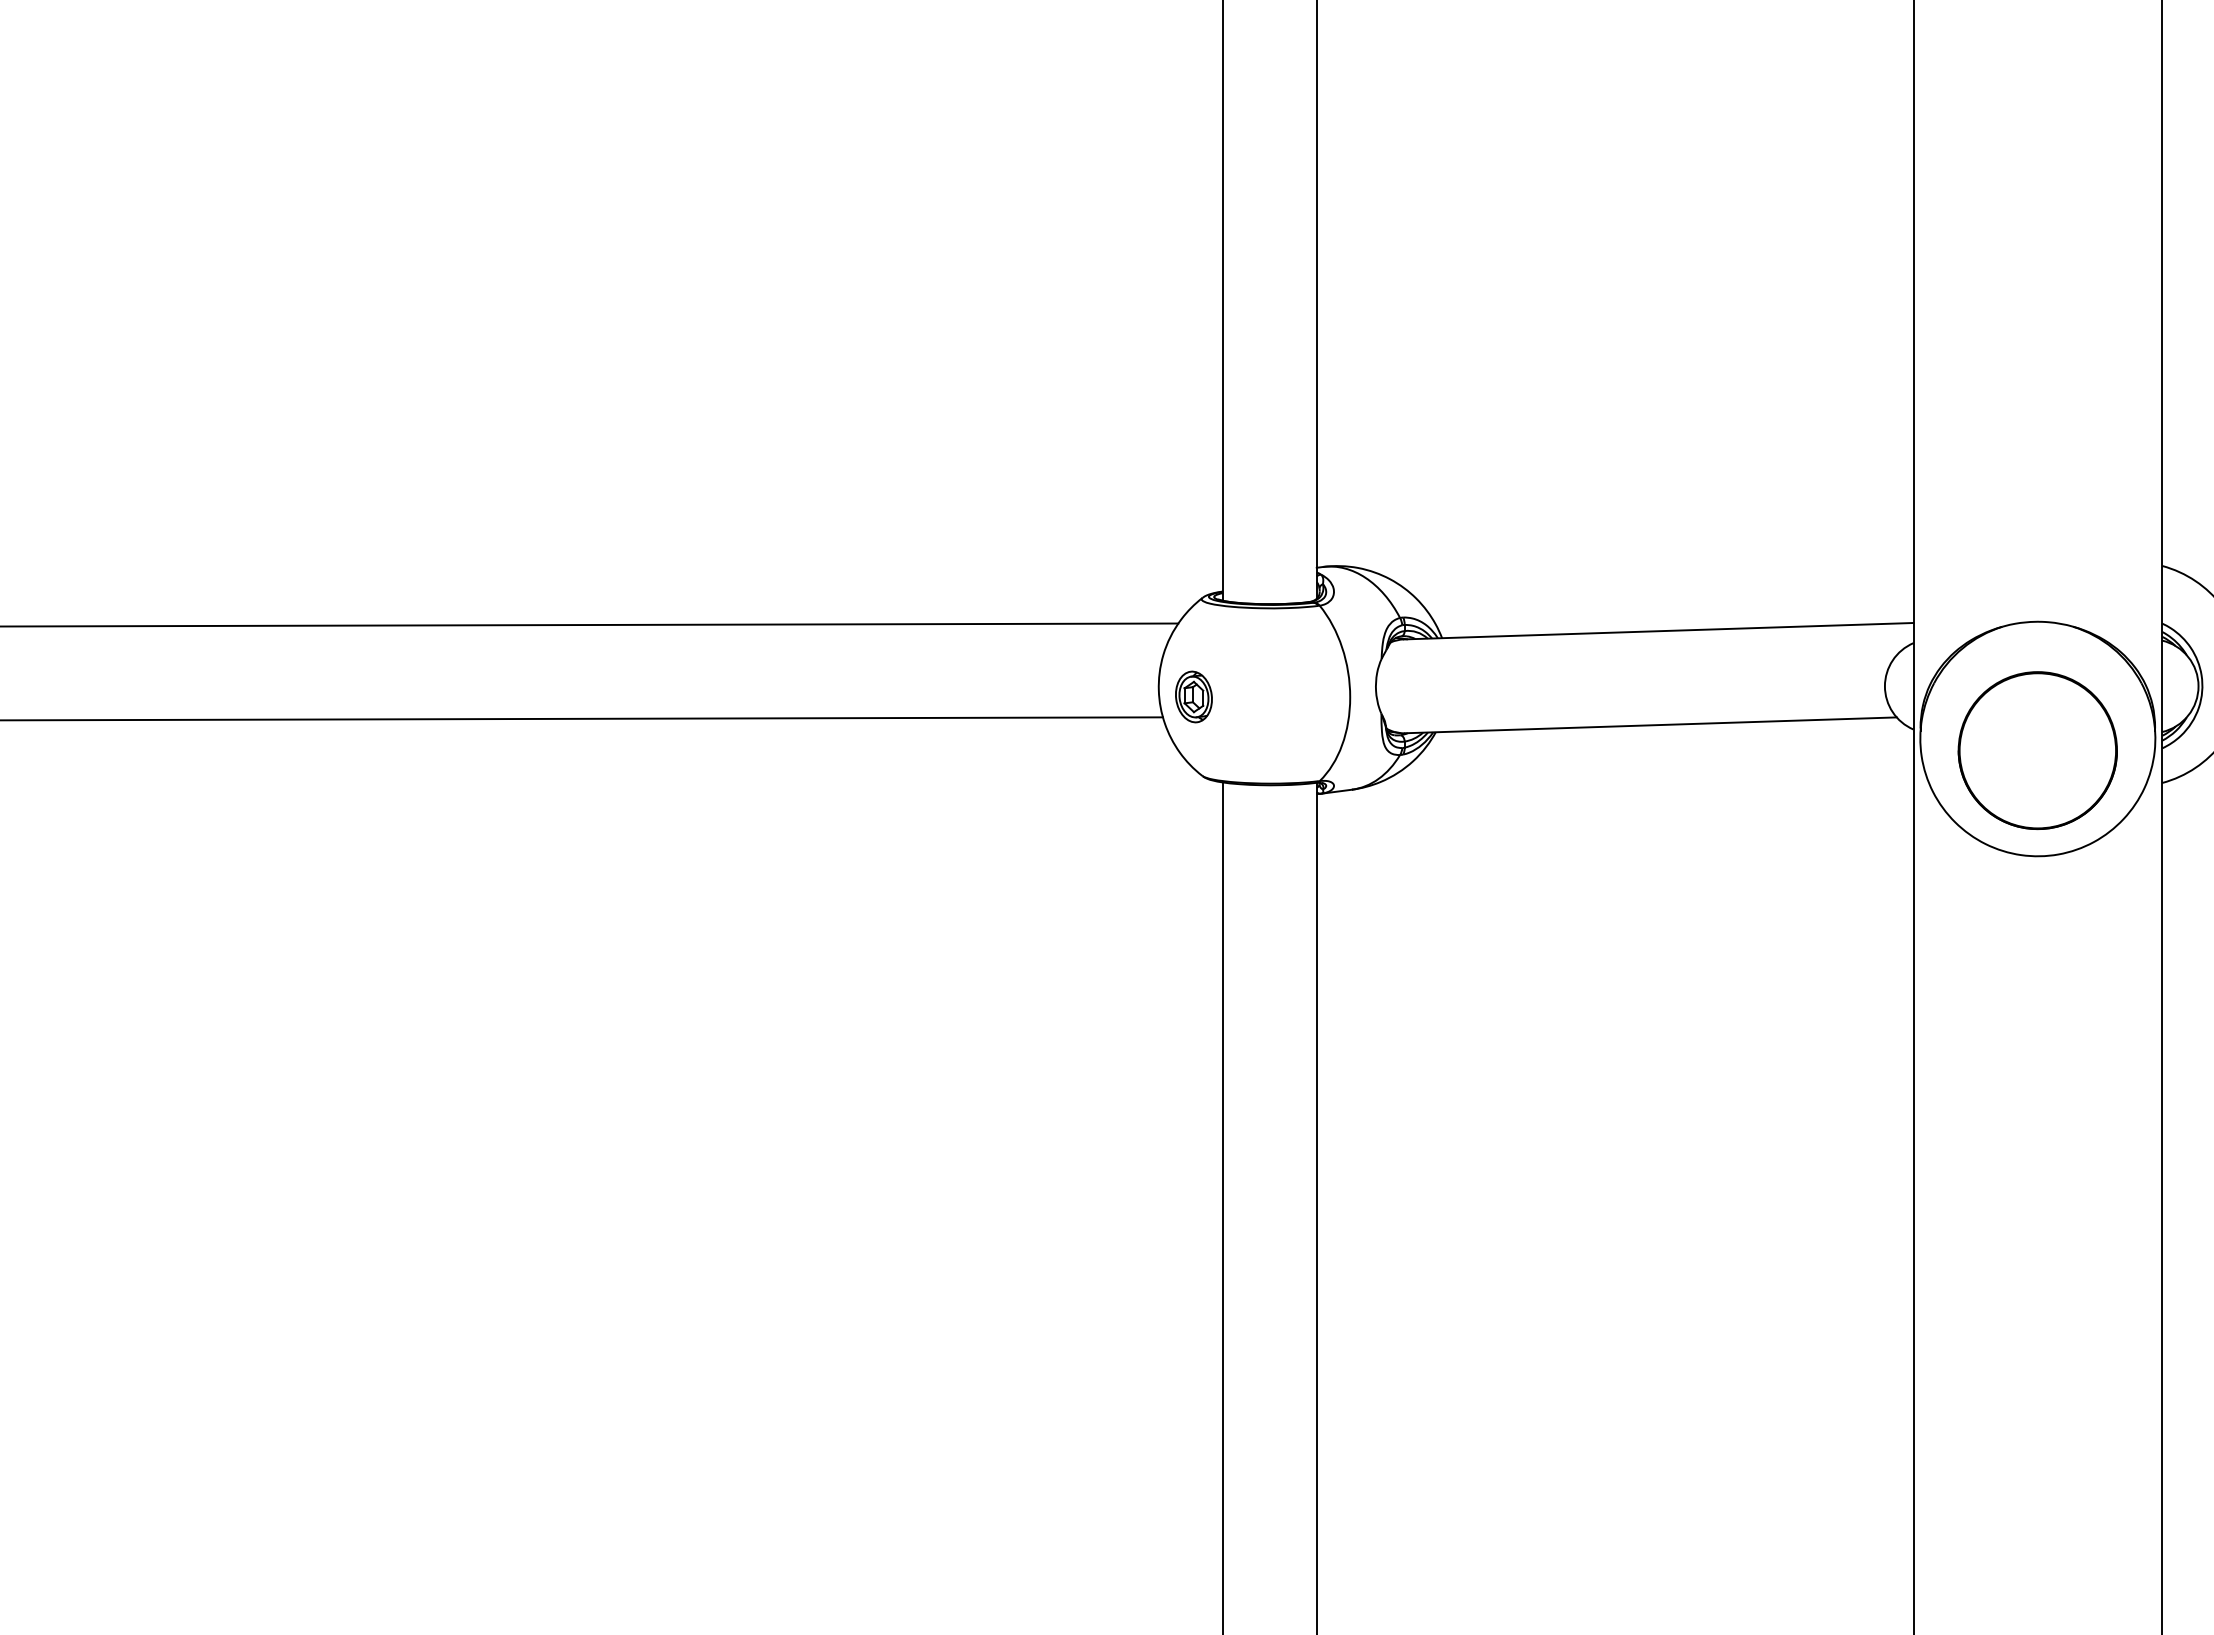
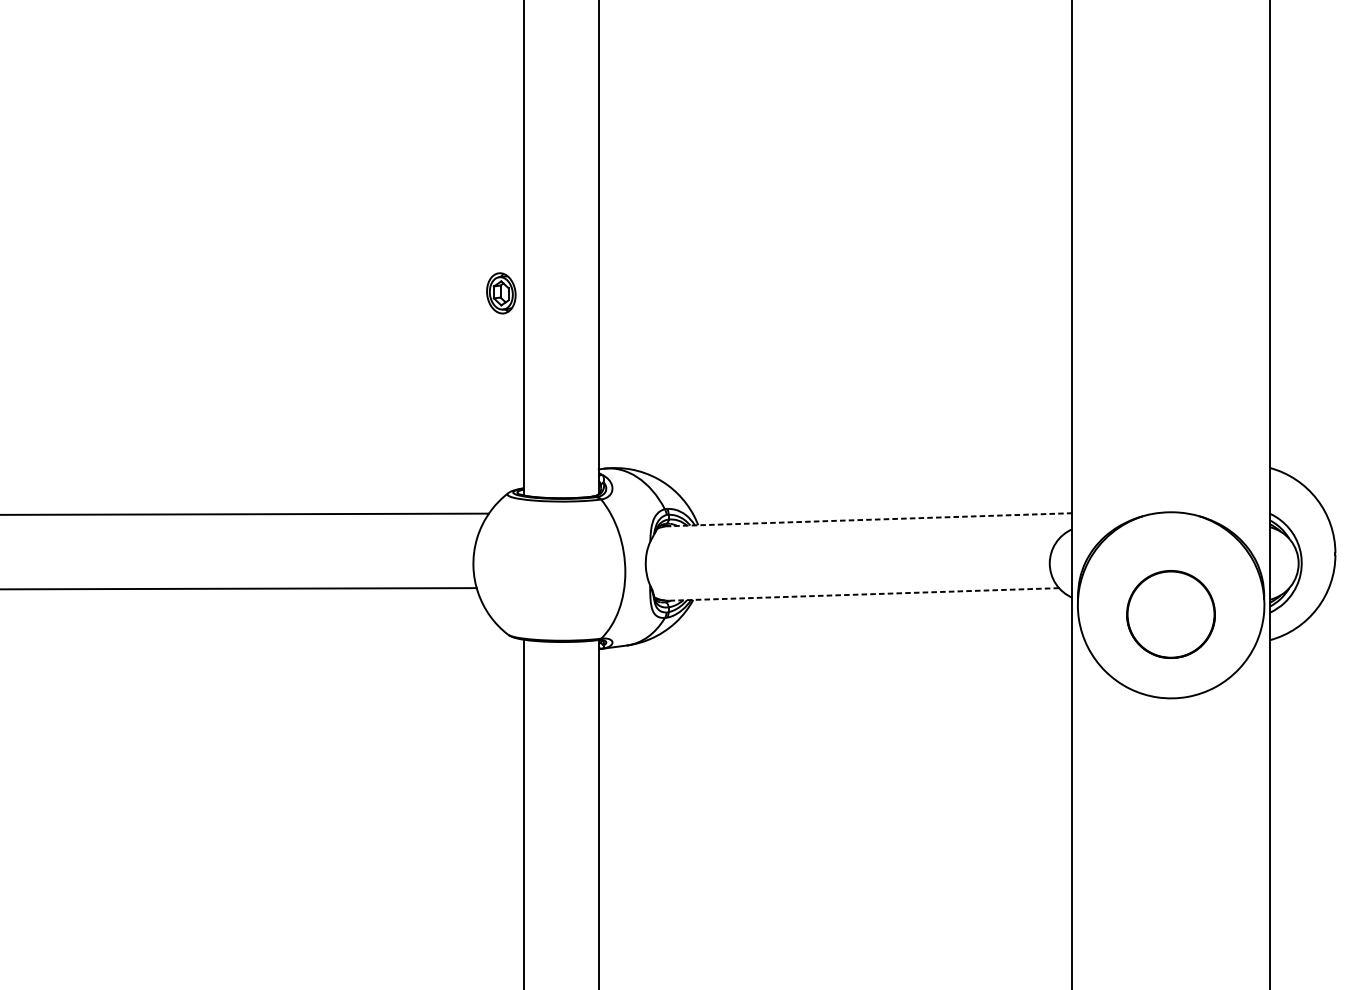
line: (1658, 631) -> (870, 519), solid -> dashed
part: (1193, 696) -> (500, 292), moved
line: (1650, 725) -> (863, 594), solid -> dashed
part: (2037, 750) -> (1170, 614), size x0.7

